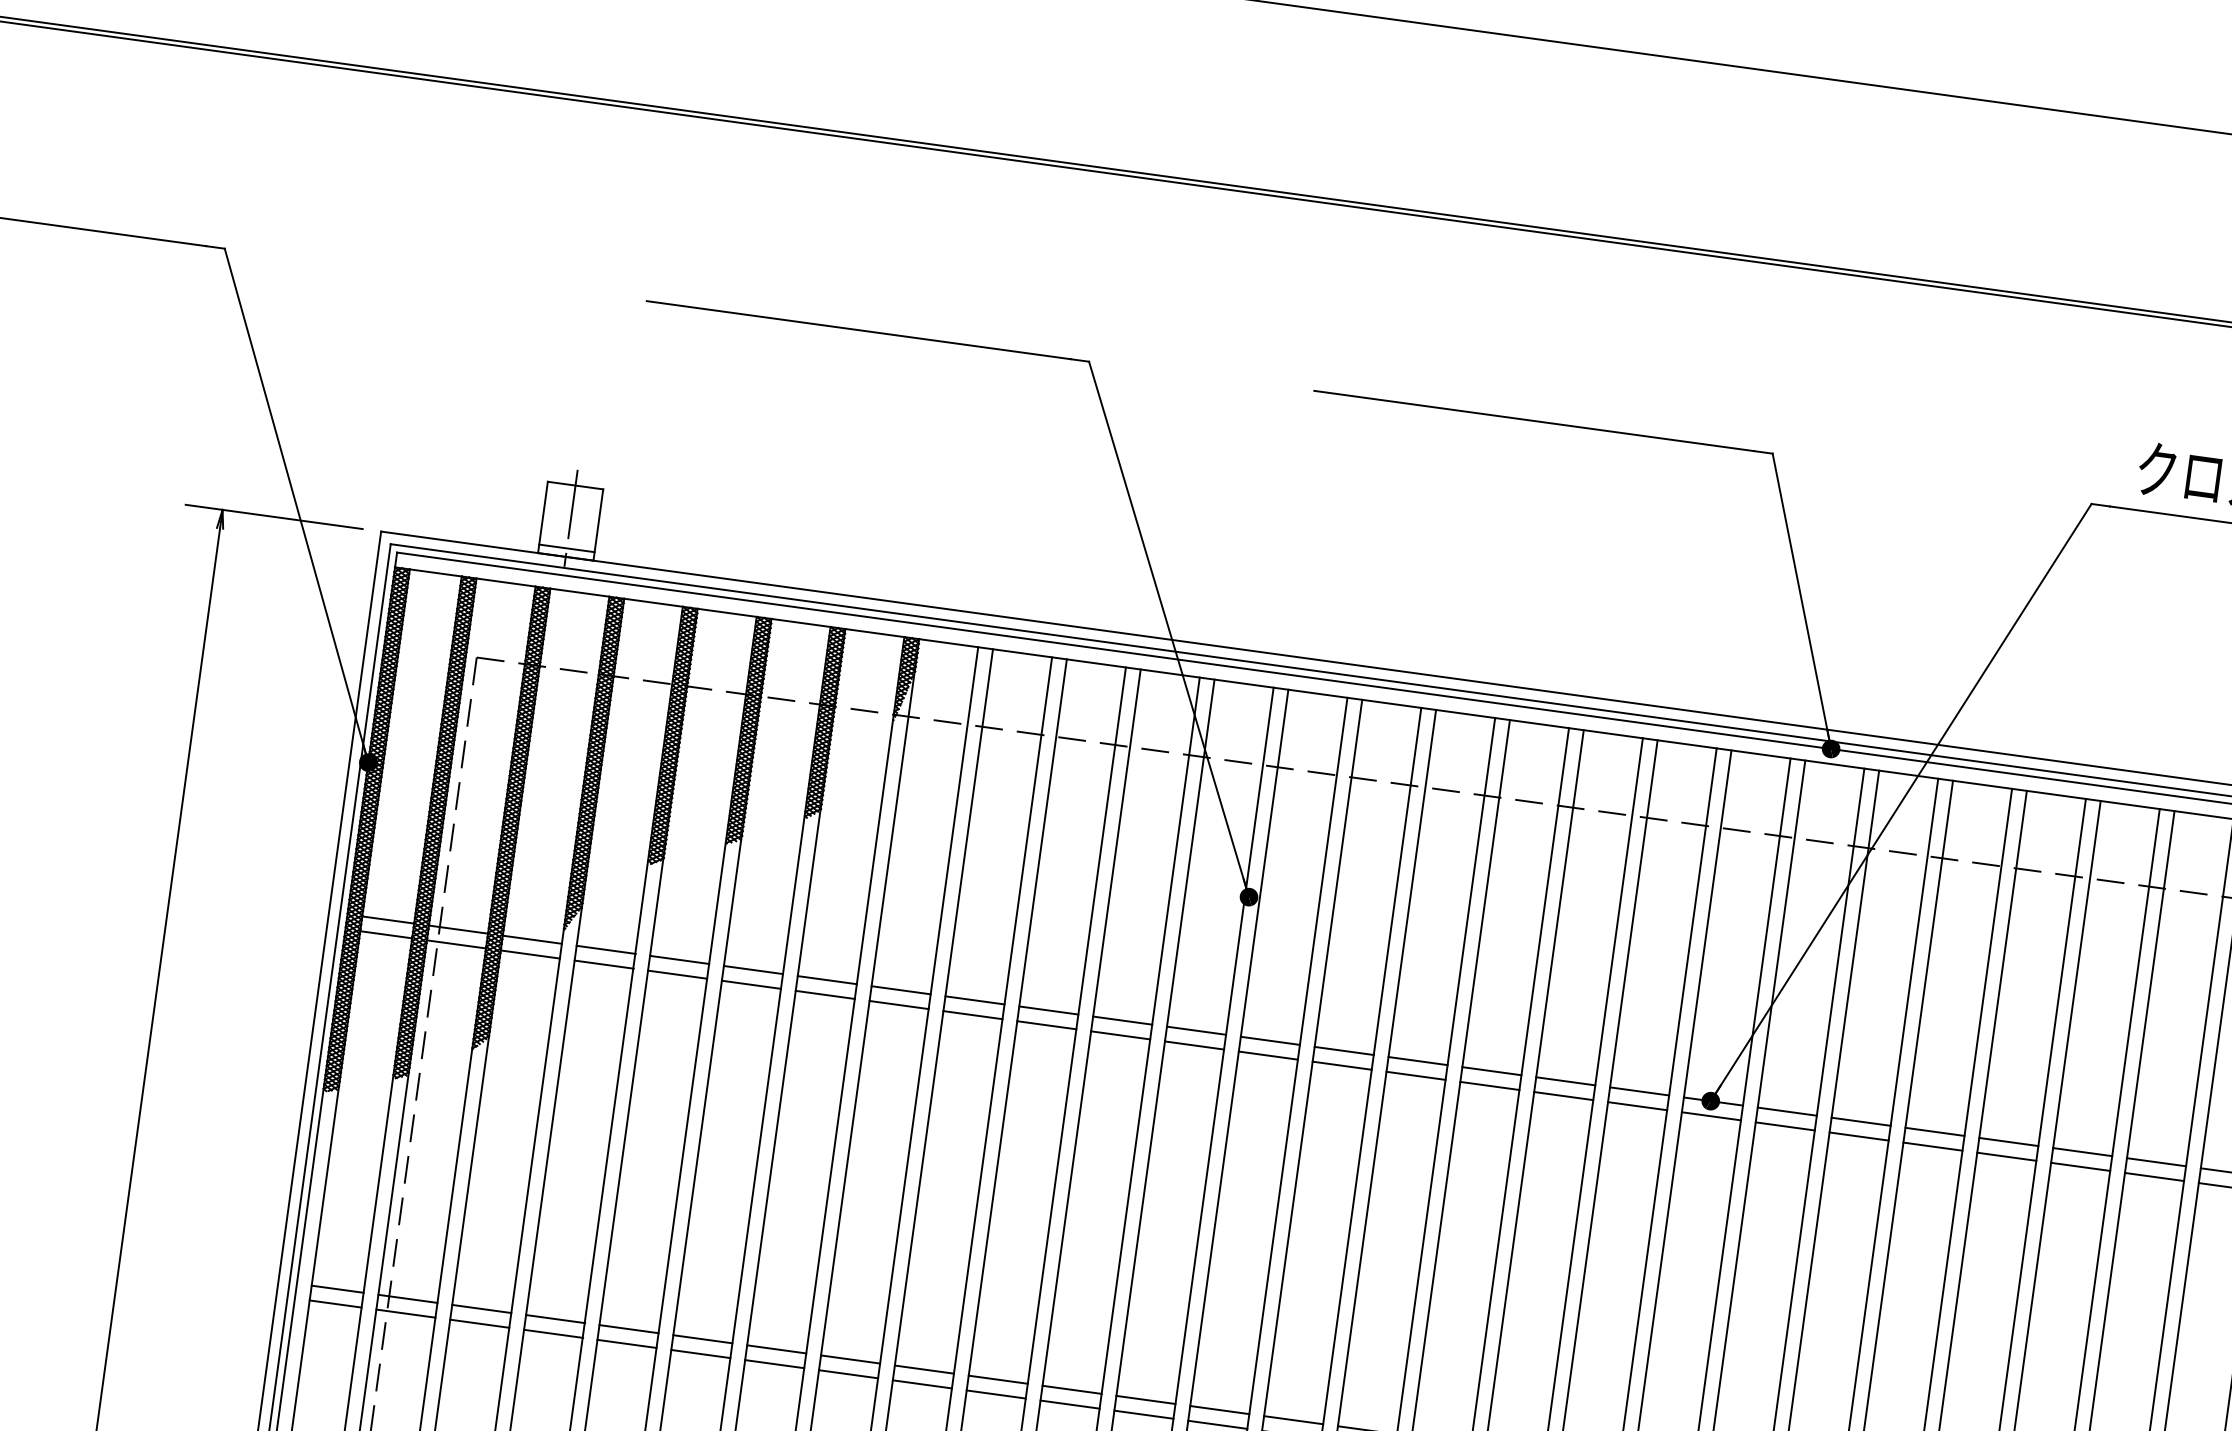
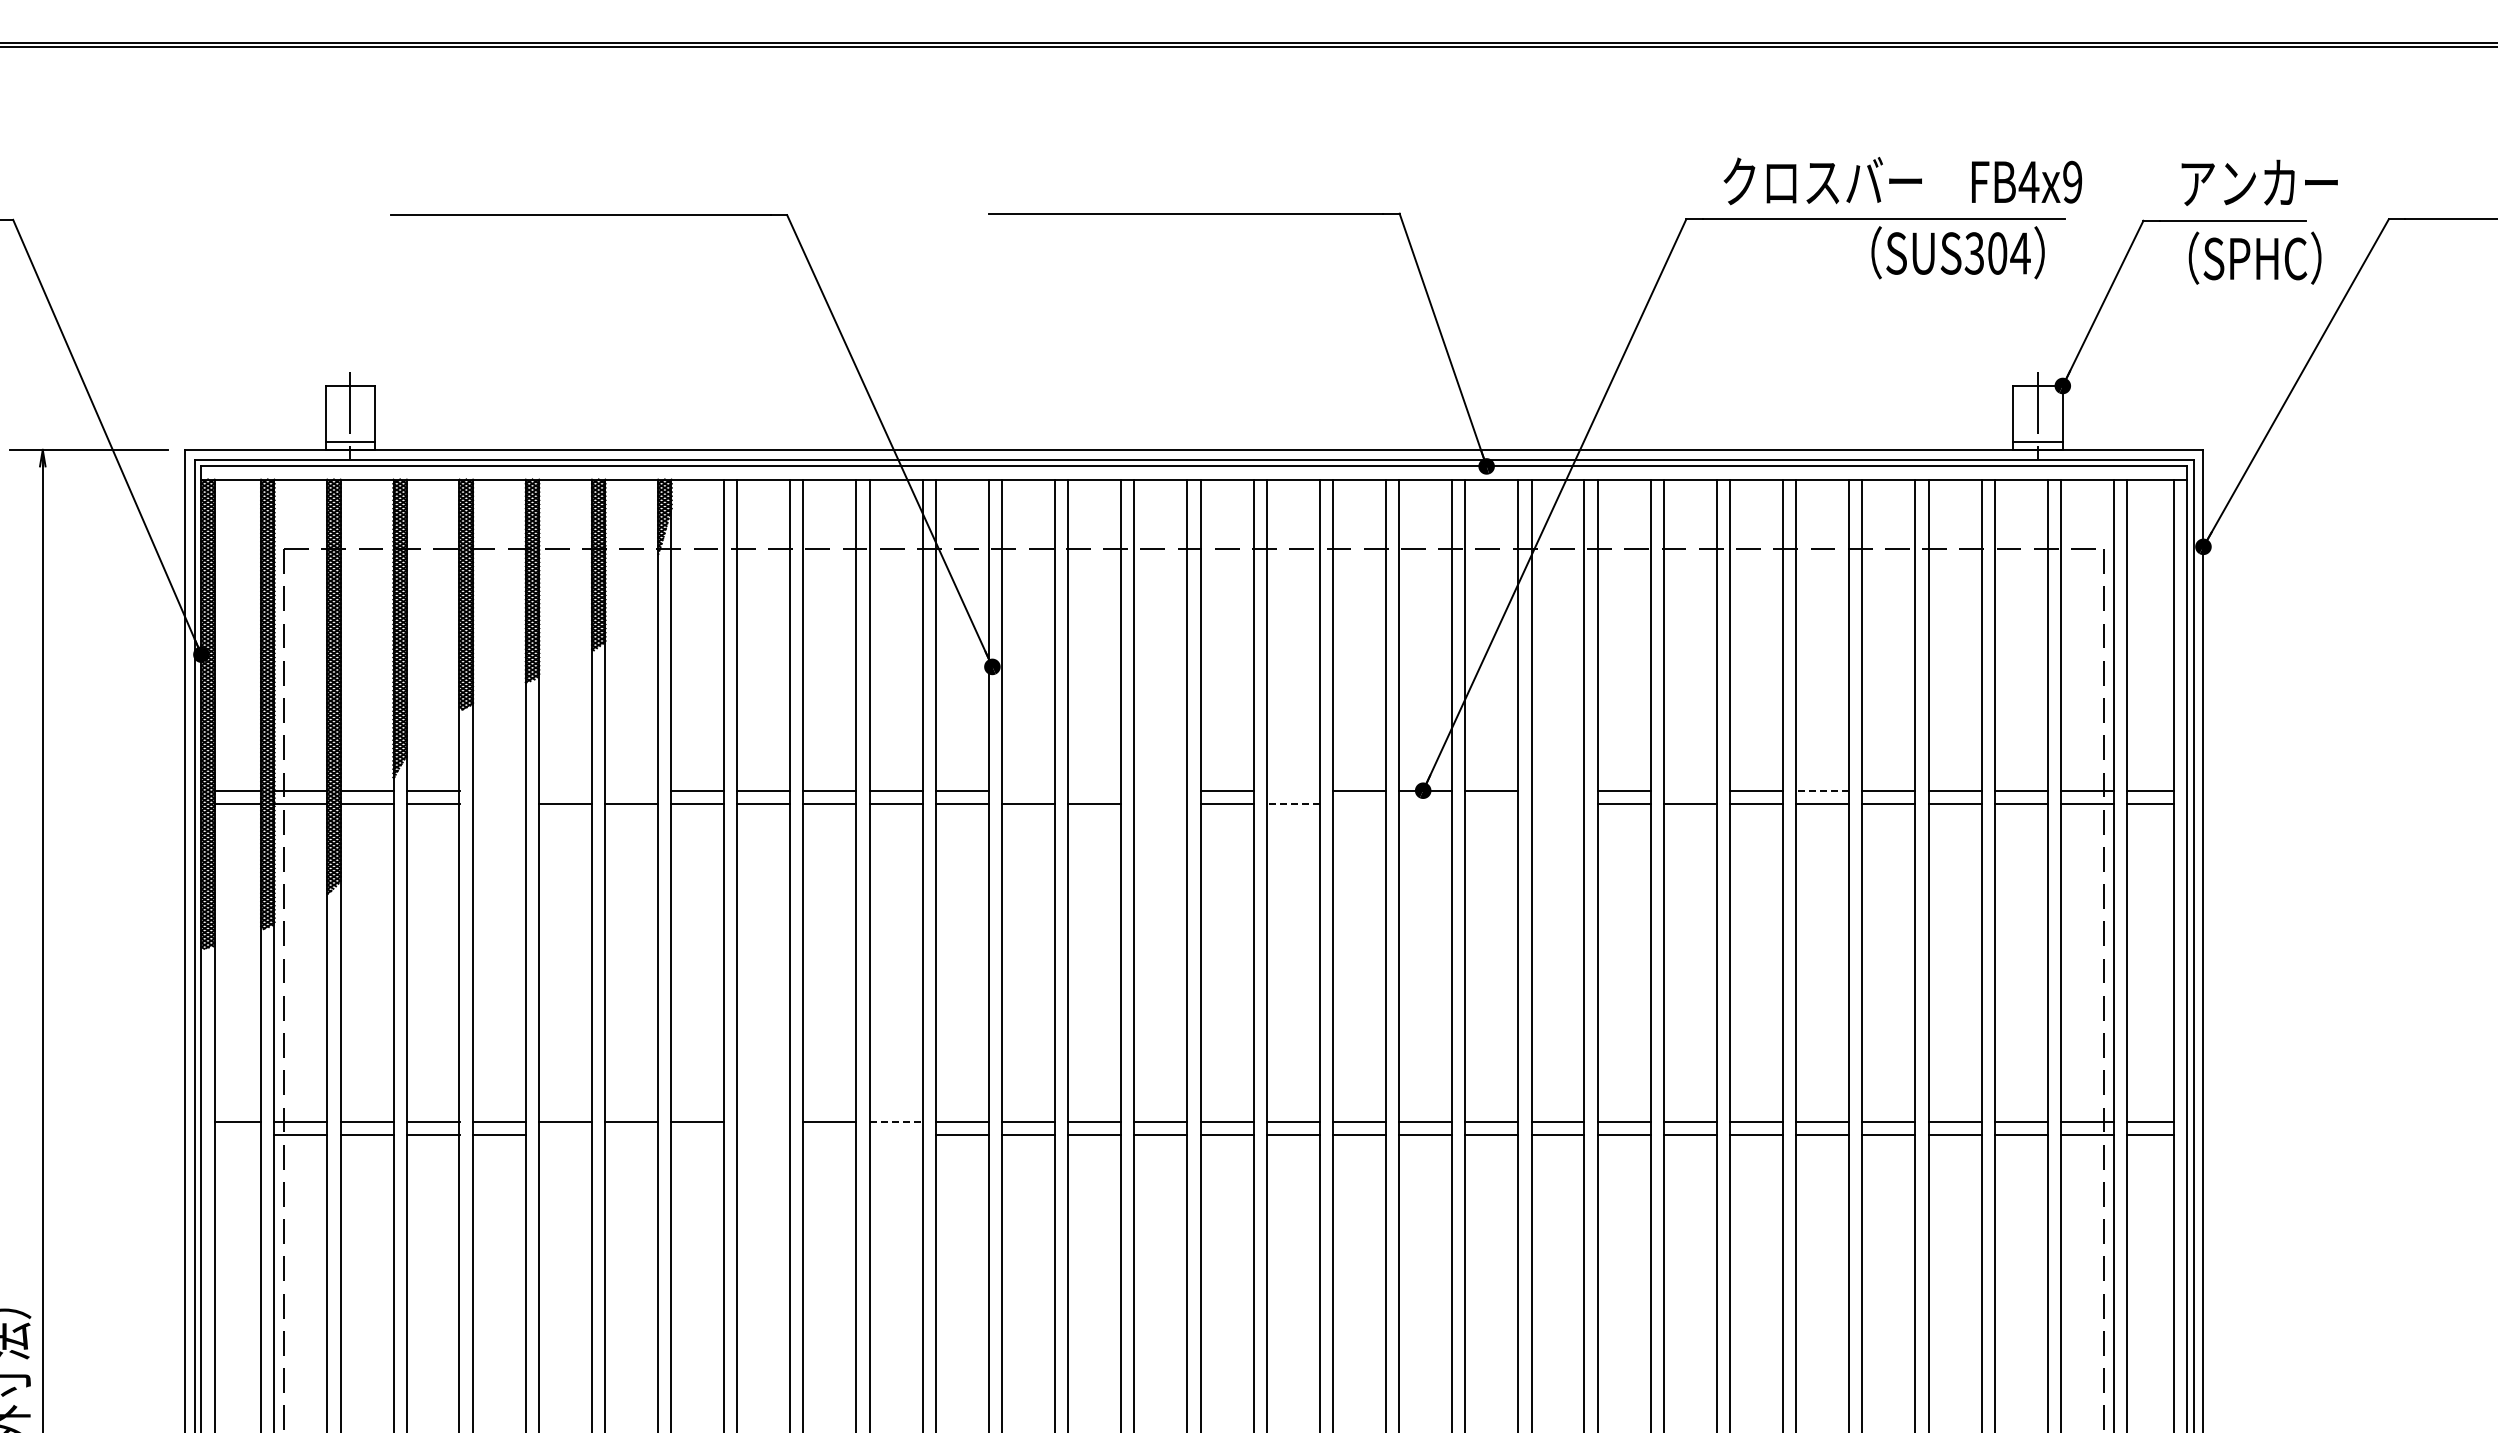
line: (679, 959) -> (498, 790), removed
line: (752, 969) -> (564, 790), removed
line: (677, 974) -> (498, 803), removed
line: (826, 979) -> (630, 790), removed
line: (1270, 1040) -> (1028, 790), removed
line: (1344, 1050) -> (1094, 790), removed
line: (1417, 1060) -> (1160, 790), removed
line: (1415, 1075) -> (1160, 803), removed
line: (1564, 1080) -> (1292, 790), removed
line: (1562, 1095) -> (1292, 803), solid -> dashed
line: (1636, 1105) -> (1358, 803), removed
line: (1711, 1115) -> (1425, 803), removed
line: (1860, 1121) -> (1557, 790), removed
line: (1785, 1125) -> (1491, 803), removed
line: (1858, 1135) -> (1557, 803), removed
line: (2007, 1141) -> (1689, 790), removed
line: (2156, 1161) -> (1822, 790), solid -> dashed
line: (335, 1303) -> (237, 1134), removed
line: (700, 1353) -> (564, 1134), removed
line: (773, 1363) -> (630, 1134), removed
line: (924, 1369) -> (763, 1121), removed
line: (848, 1373) -> (697, 1134), removed
line: (922, 1383) -> (763, 1134), removed
line: (1072, 1389) -> (896, 1121), solid -> dashed
line: (995, 1393) -> (829, 1134), removed
line: (1069, 1404) -> (895, 1134), removed

